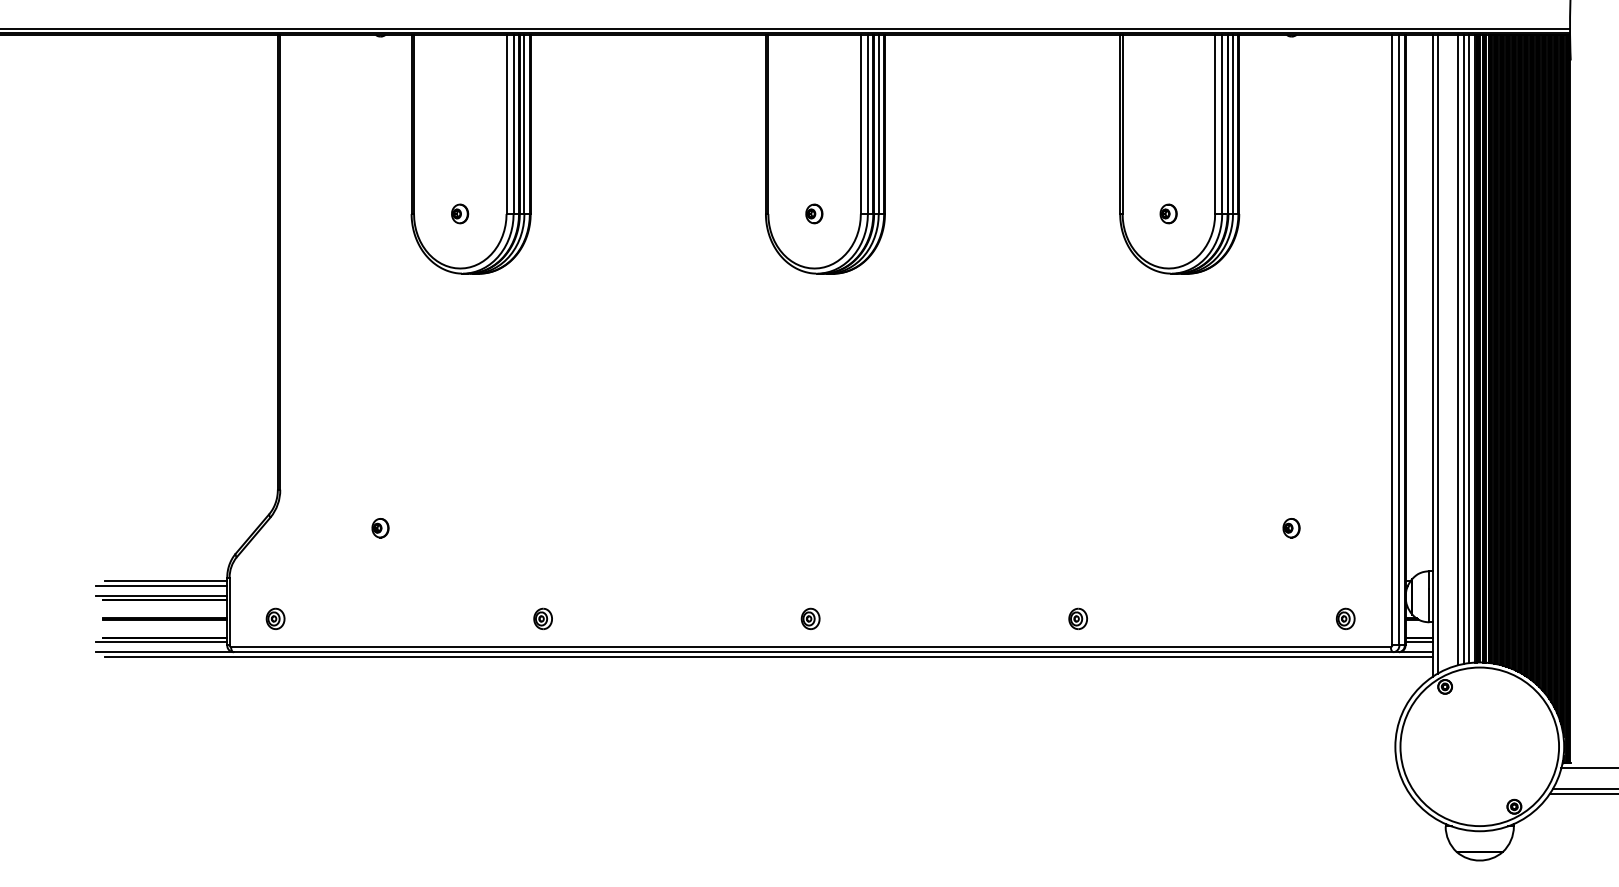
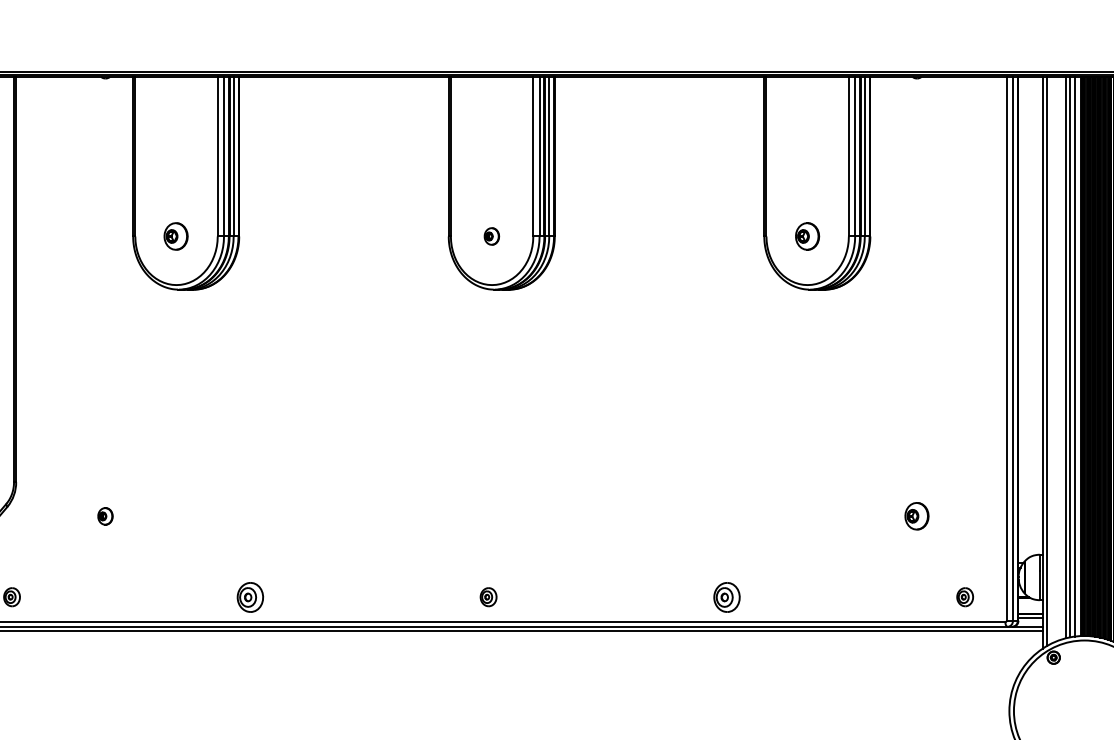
part: (460, 213) -> (176, 236), size x1.6
part: (1168, 213) -> (807, 236), size x1.6
part: (1291, 528) -> (916, 516), size x1.6
part: (542, 618) -> (249, 596), size x1.6
part: (1077, 618) -> (726, 596), size x1.6

